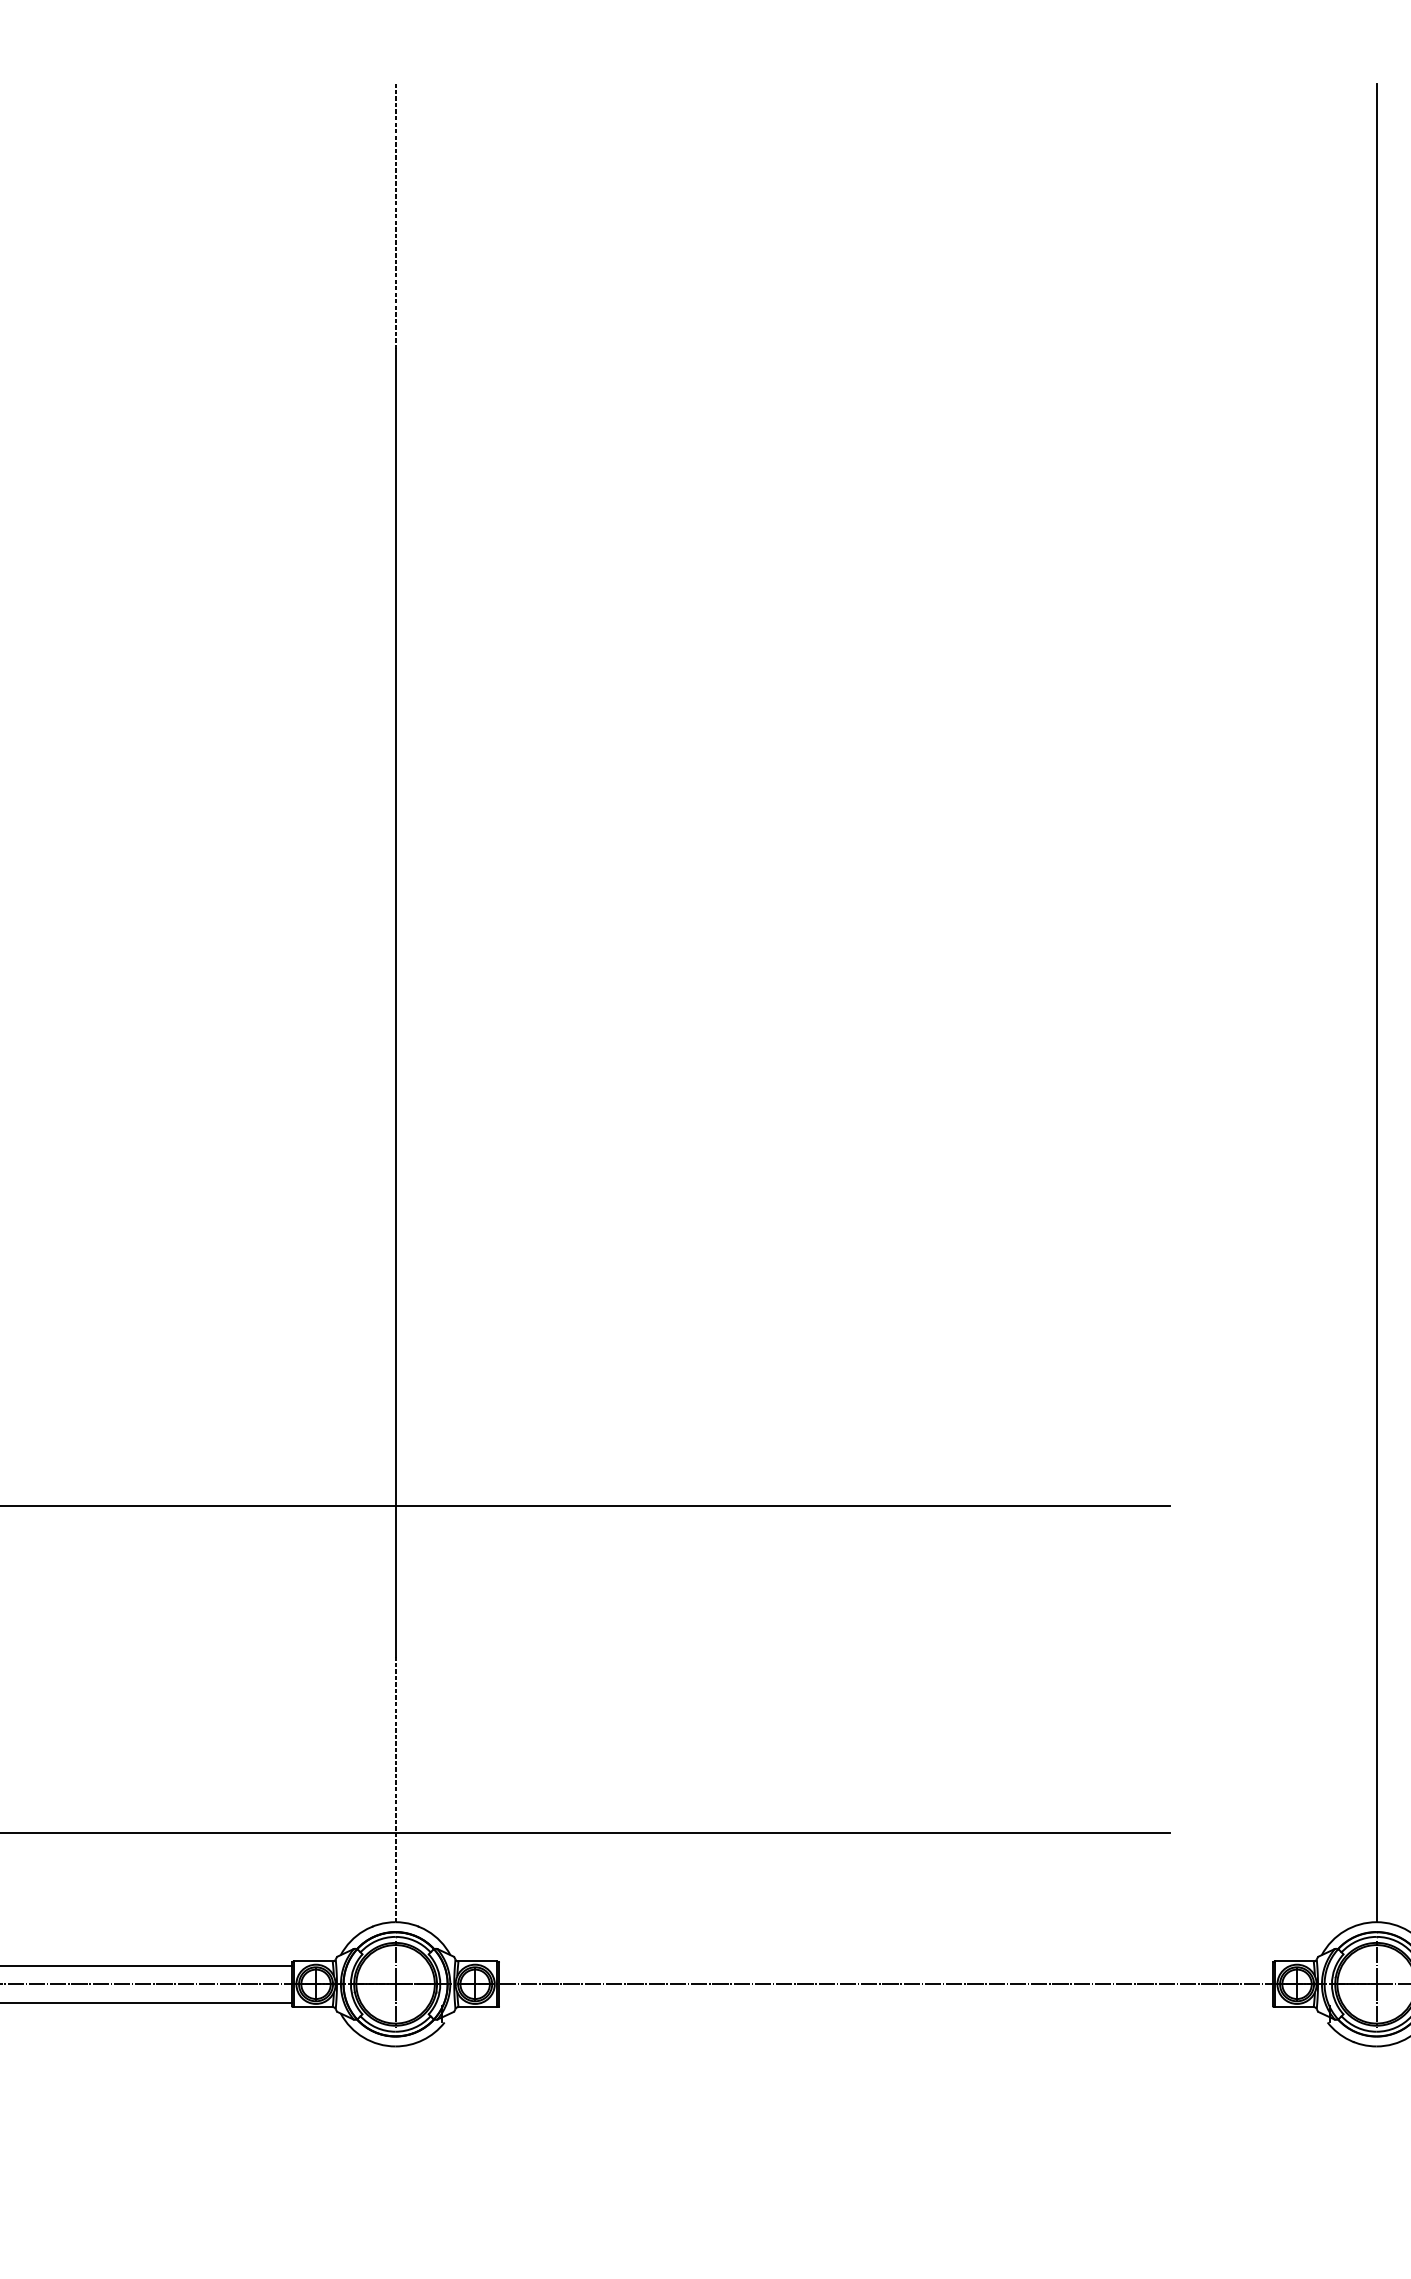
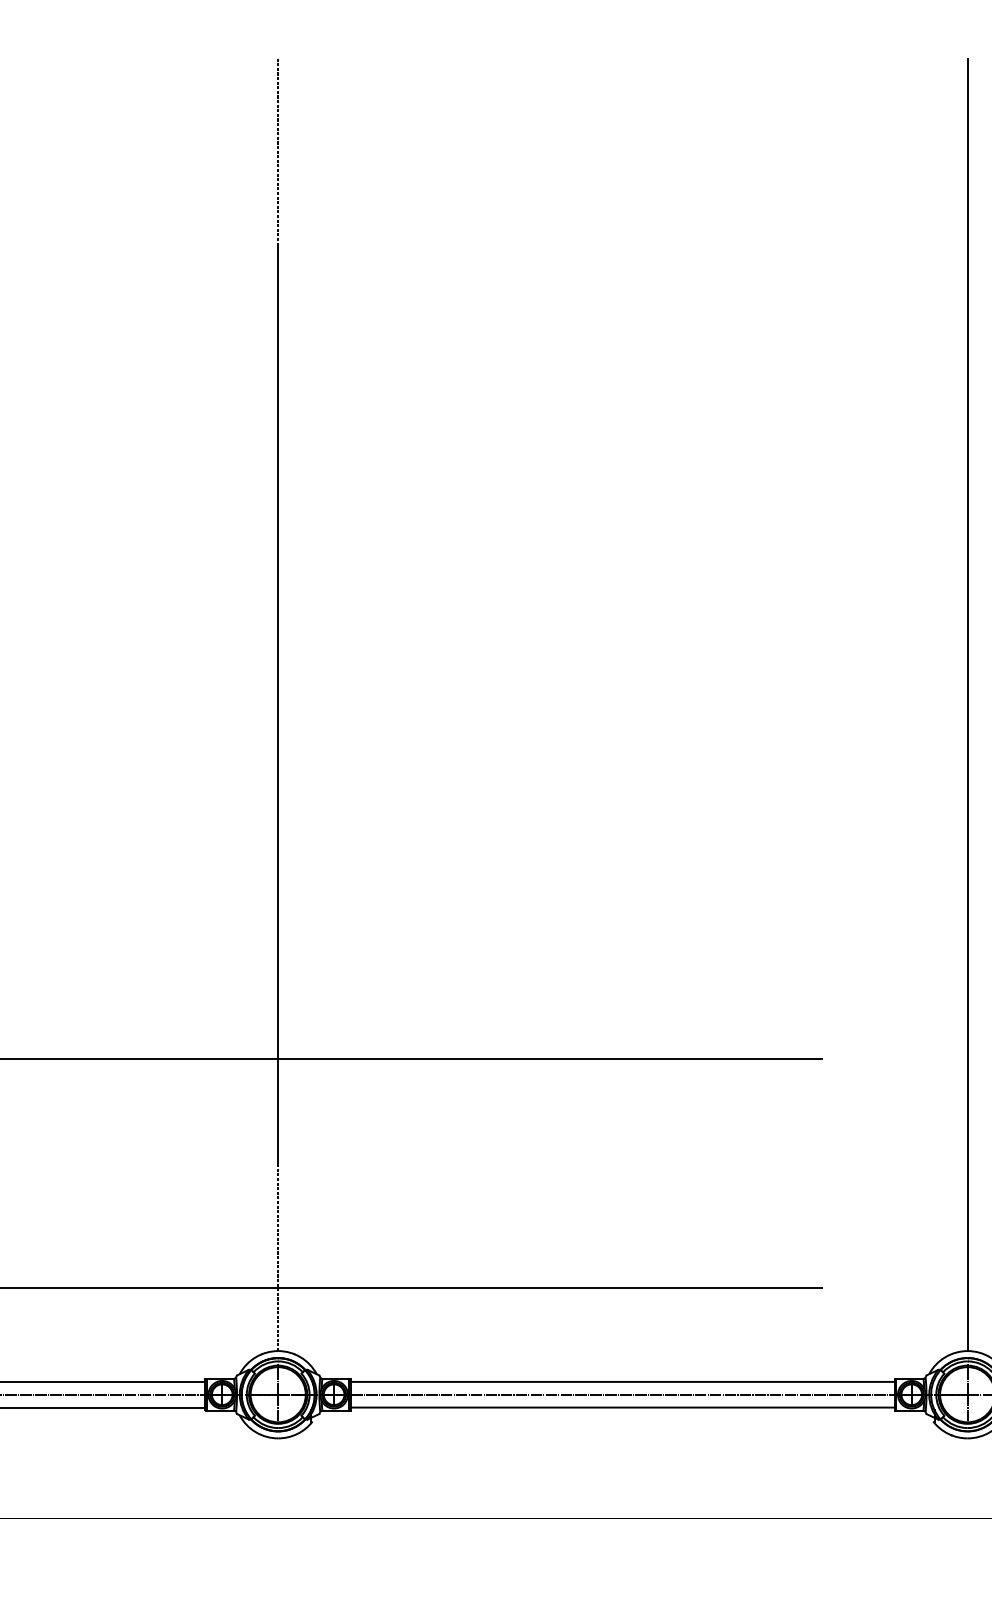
line: (886, 1966) -> (623, 1382), added
line: (886, 2002) -> (623, 1407), added

